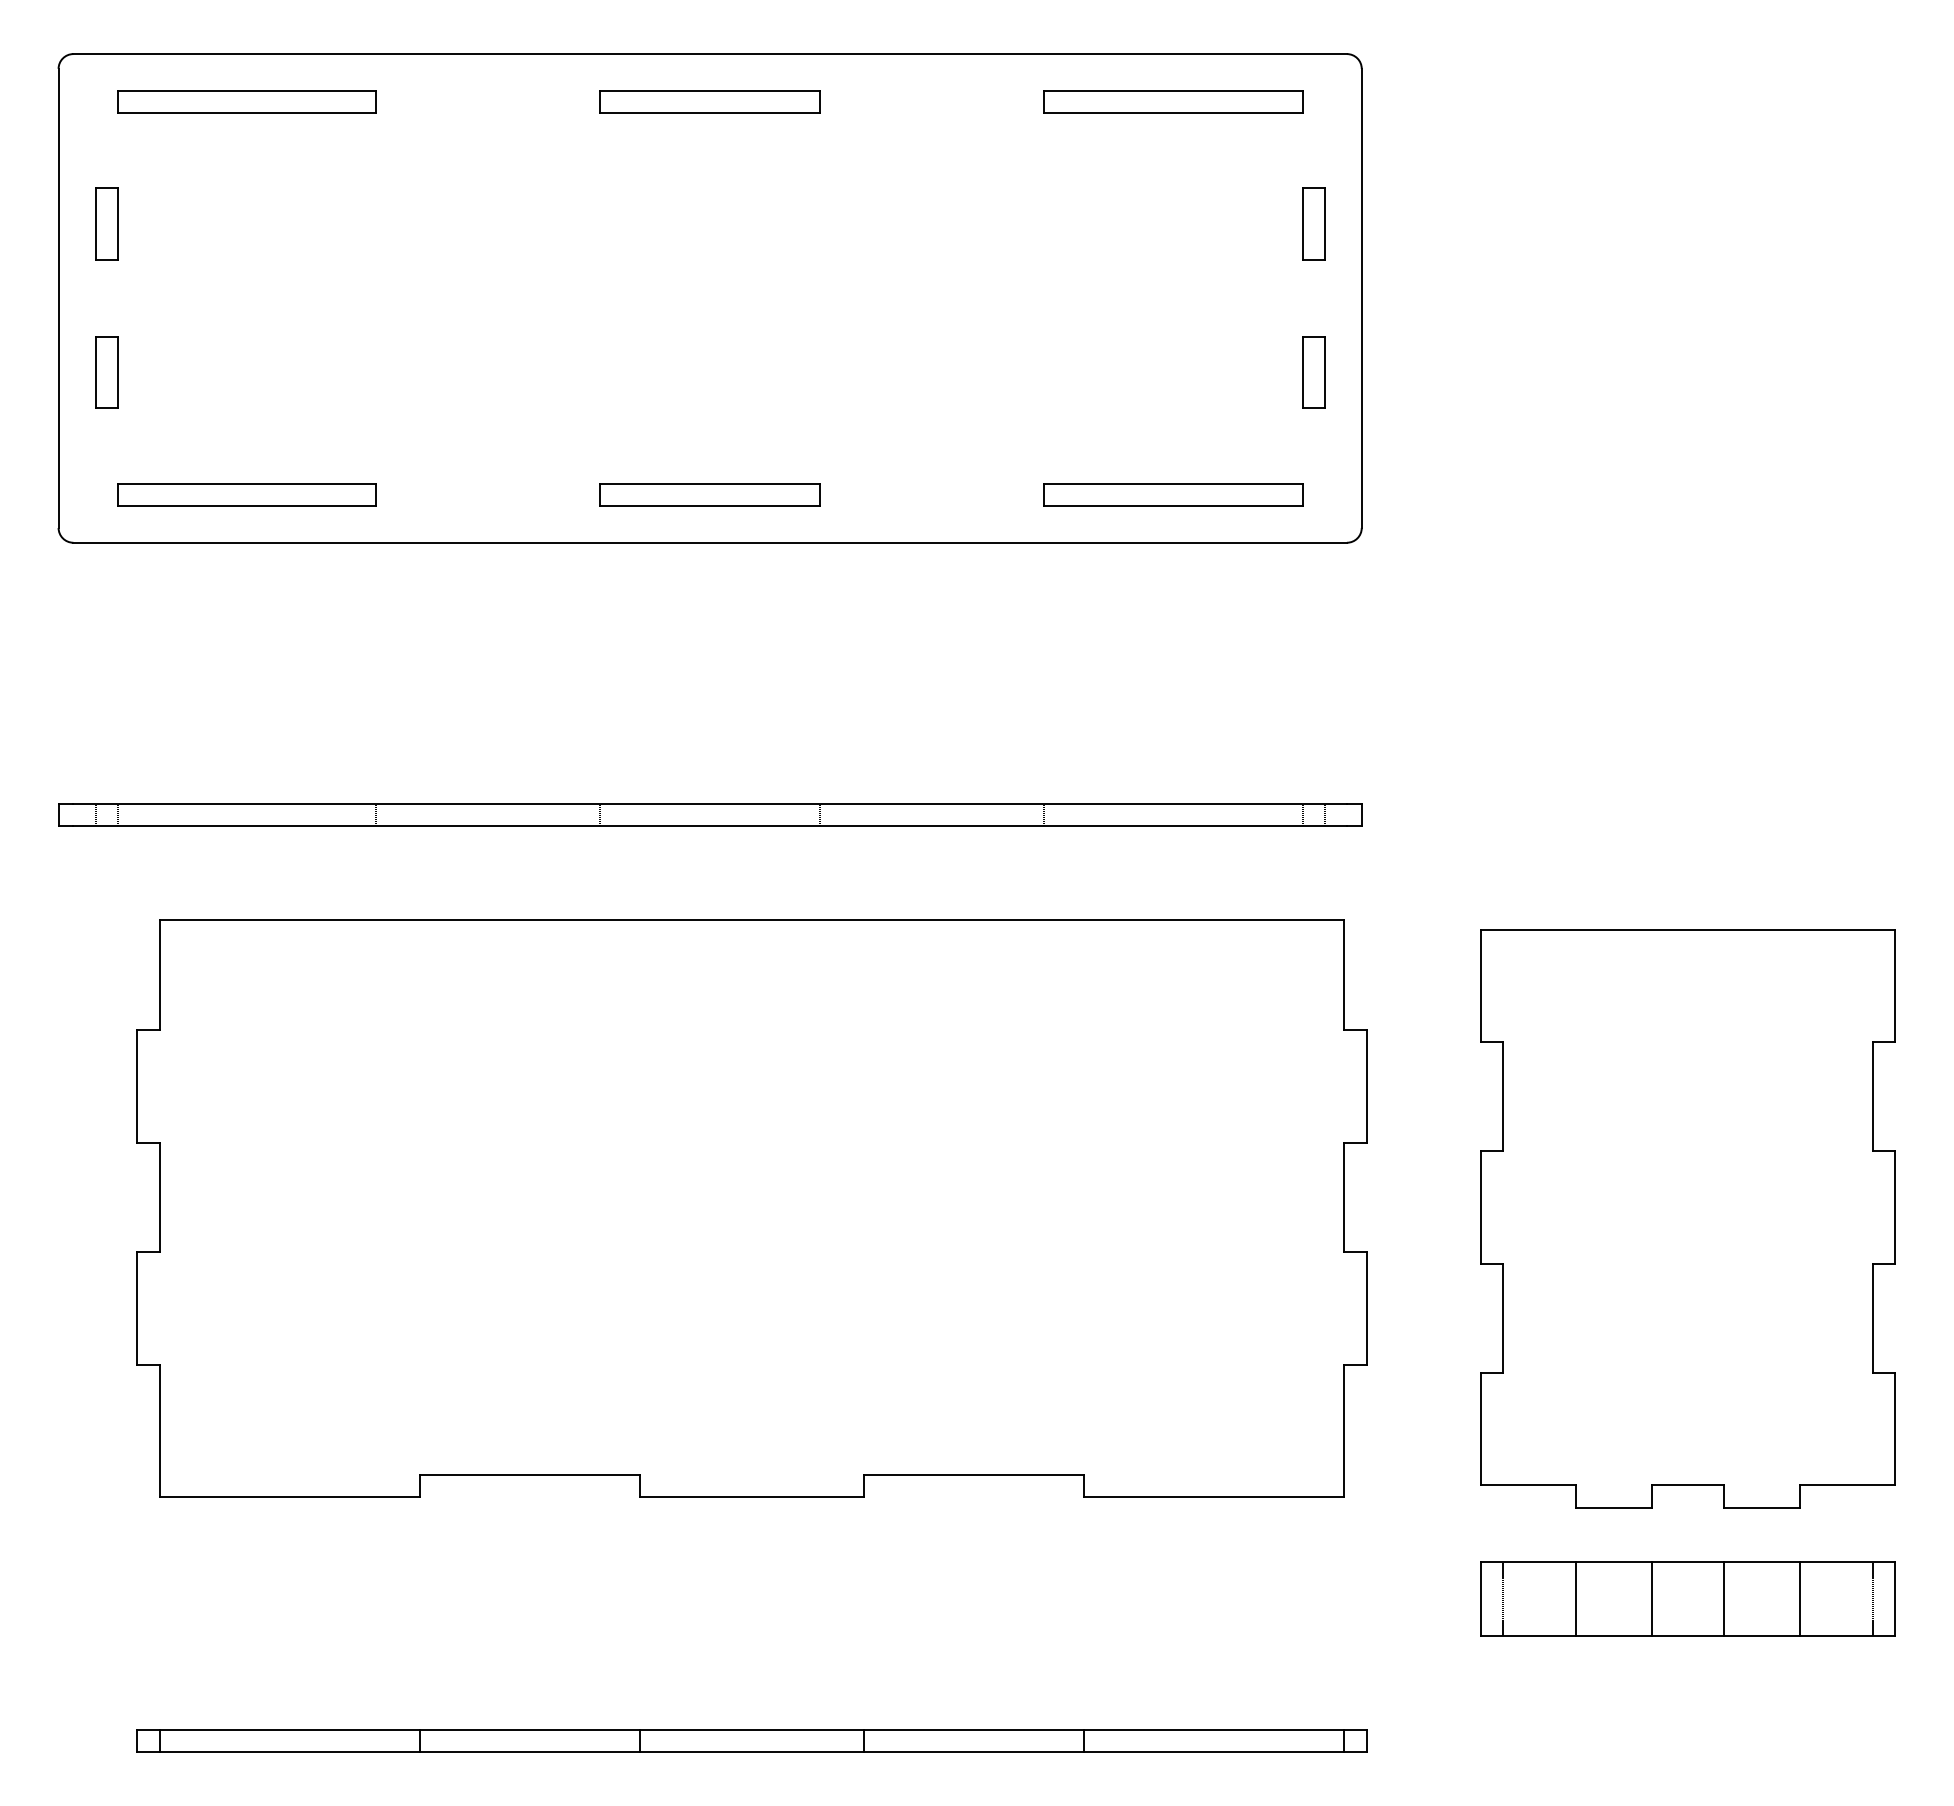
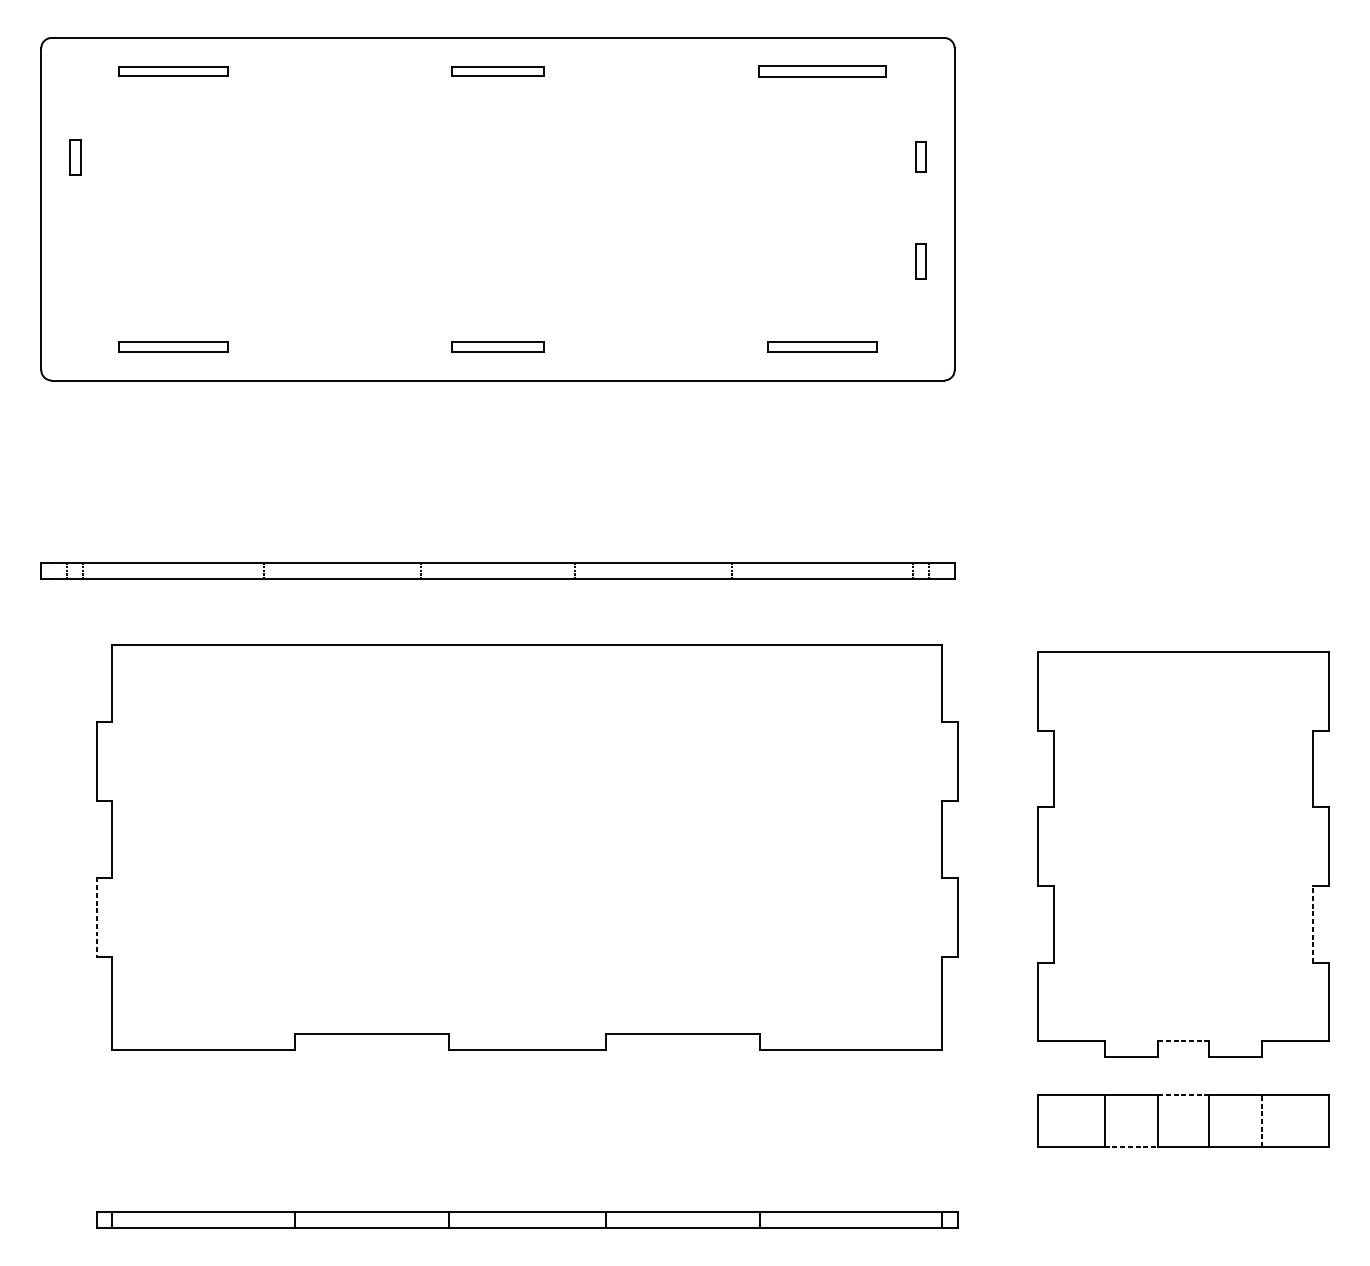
part: (246, 101) -> (172, 71), size x0.6
part: (709, 101) -> (497, 71), size x0.6
part: (1173, 101) -> (822, 71), size x0.7
part: (106, 223) -> (74, 156), size x0.7
part: (1313, 223) -> (920, 156), size x0.6
part: (106, 372) -> (74, 261), removed
part: (1313, 372) -> (920, 261), size x0.7
part: (246, 494) -> (172, 346), size x0.6
part: (709, 494) -> (497, 346), size x0.6
part: (1173, 494) -> (822, 346), size x0.6
line: (137, 1308) -> (96, 917), solid -> dashed
line: (1873, 1318) -> (1313, 924), solid -> dashed
line: (1688, 1485) -> (1183, 1041), solid -> dashed
line: (1688, 1562) -> (1183, 1095), solid -> dashed
line: (1800, 1598) -> (1262, 1120), solid -> dashed
line: (1502, 1599) -> (1053, 1121), removed
line: (1873, 1599) -> (1313, 1121), removed
line: (1614, 1636) -> (1131, 1147), solid -> dashed

